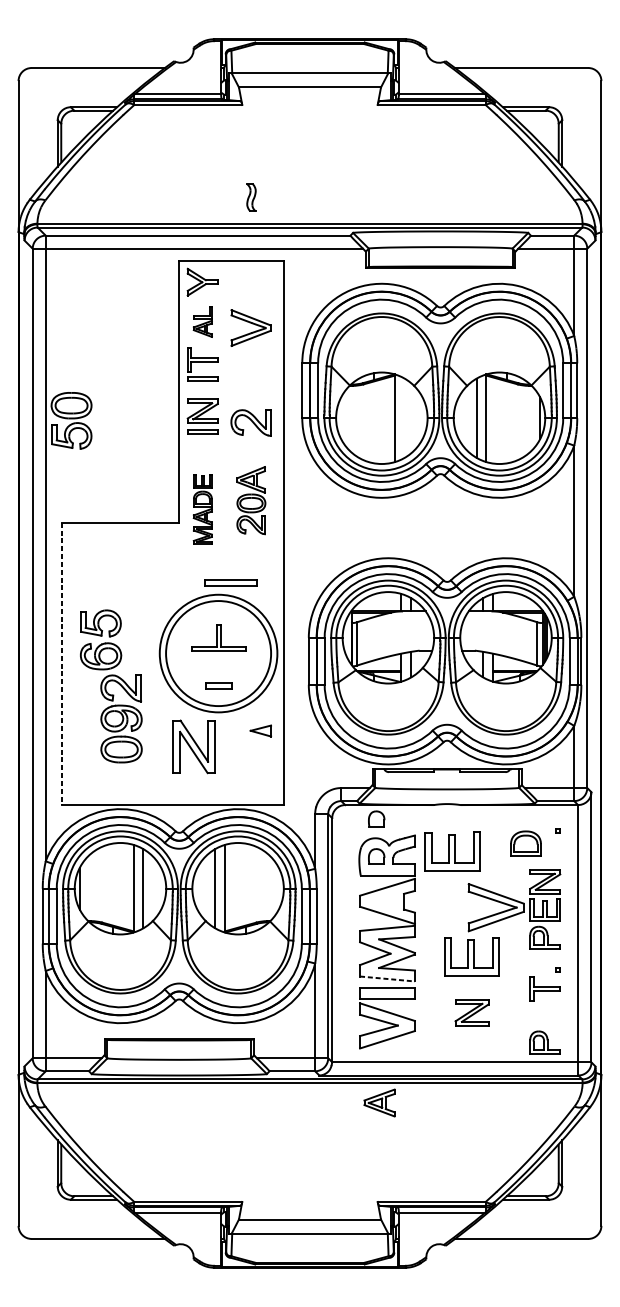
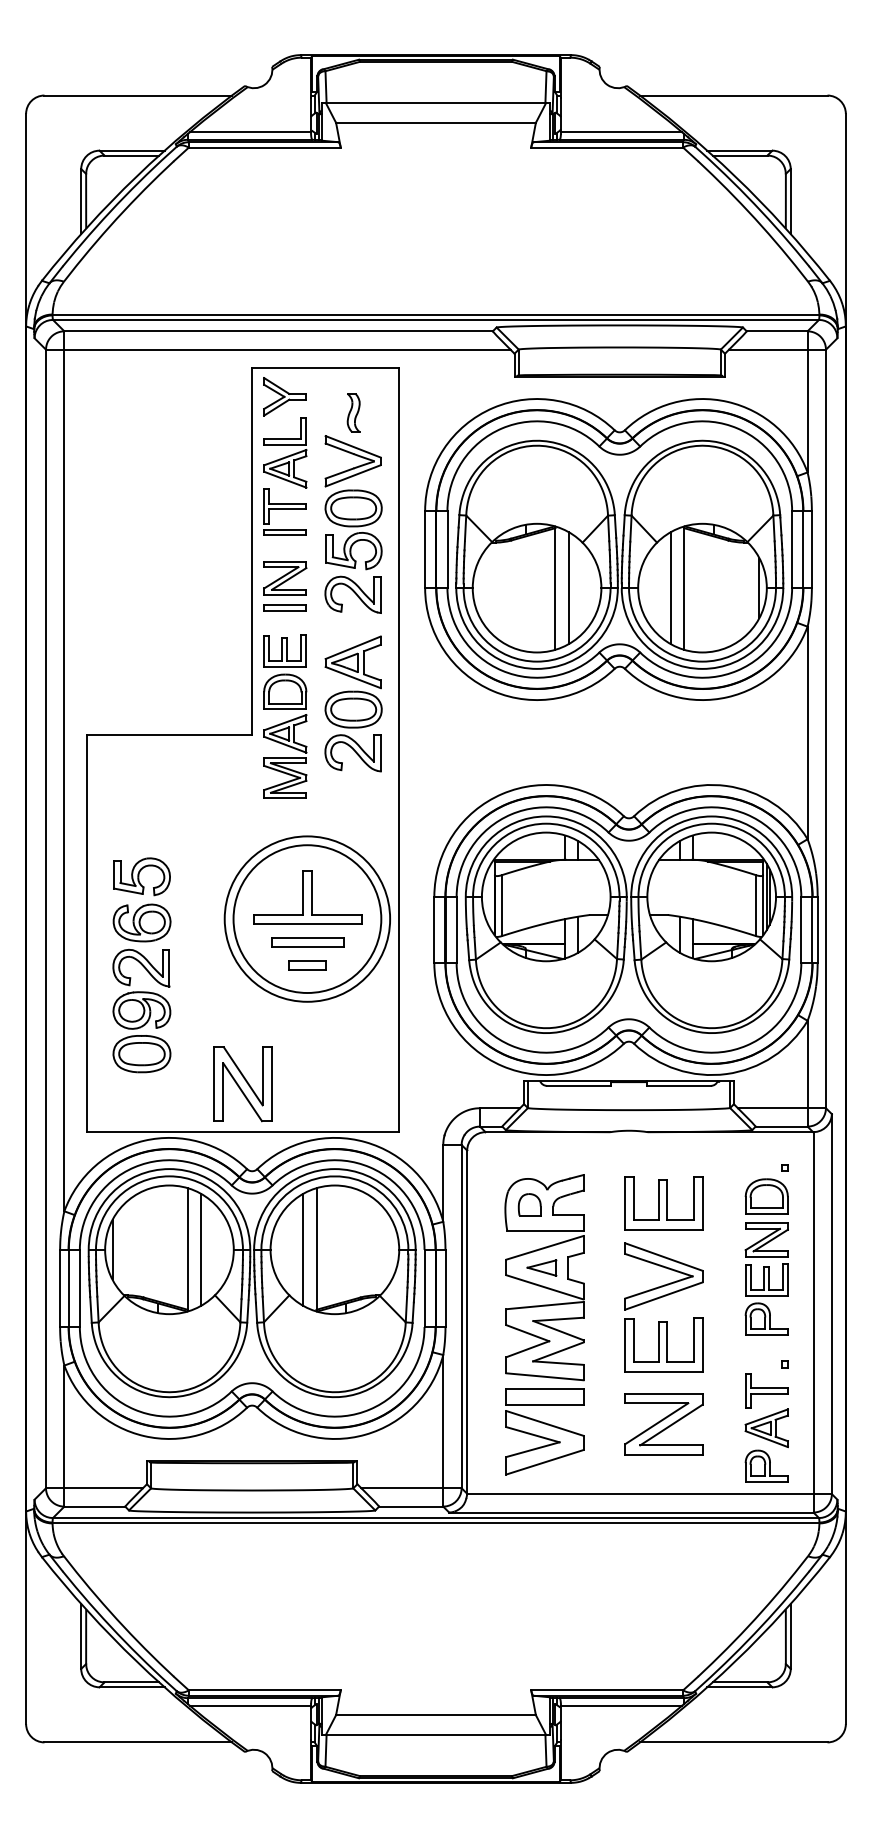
part: (251, 197) -> (353, 412), moved
part: (202, 321) -> (285, 452), size x1.67
line: (404, 418) -> (568, 588), added
part: (71, 420) -> (353, 529), moved
part: (251, 500) -> (353, 703), size x1.43
part: (202, 509) -> (285, 716), size x1.67
part: (230, 582) -> (307, 942), moved
part: (218, 638) -> (307, 897), size x1.43
line: (61, 663) -> (86, 933), dashed -> solid
part: (121, 719) -> (141, 1011), moved
part: (260, 730) -> (541, 1267), moved
part: (193, 746) -> (242, 1084), moved
part: (376, 818) -> (529, 1151), removed
part: (525, 843) -> (766, 1196), moved
part: (452, 851) -> (663, 1203), moved
part: (498, 912) -> (667, 1283), moved
line: (387, 978) -> (545, 1376), dashed -> solid
part: (471, 1012) -> (663, 1424), size x1.67
part: (379, 1103) -> (766, 1428), moved

